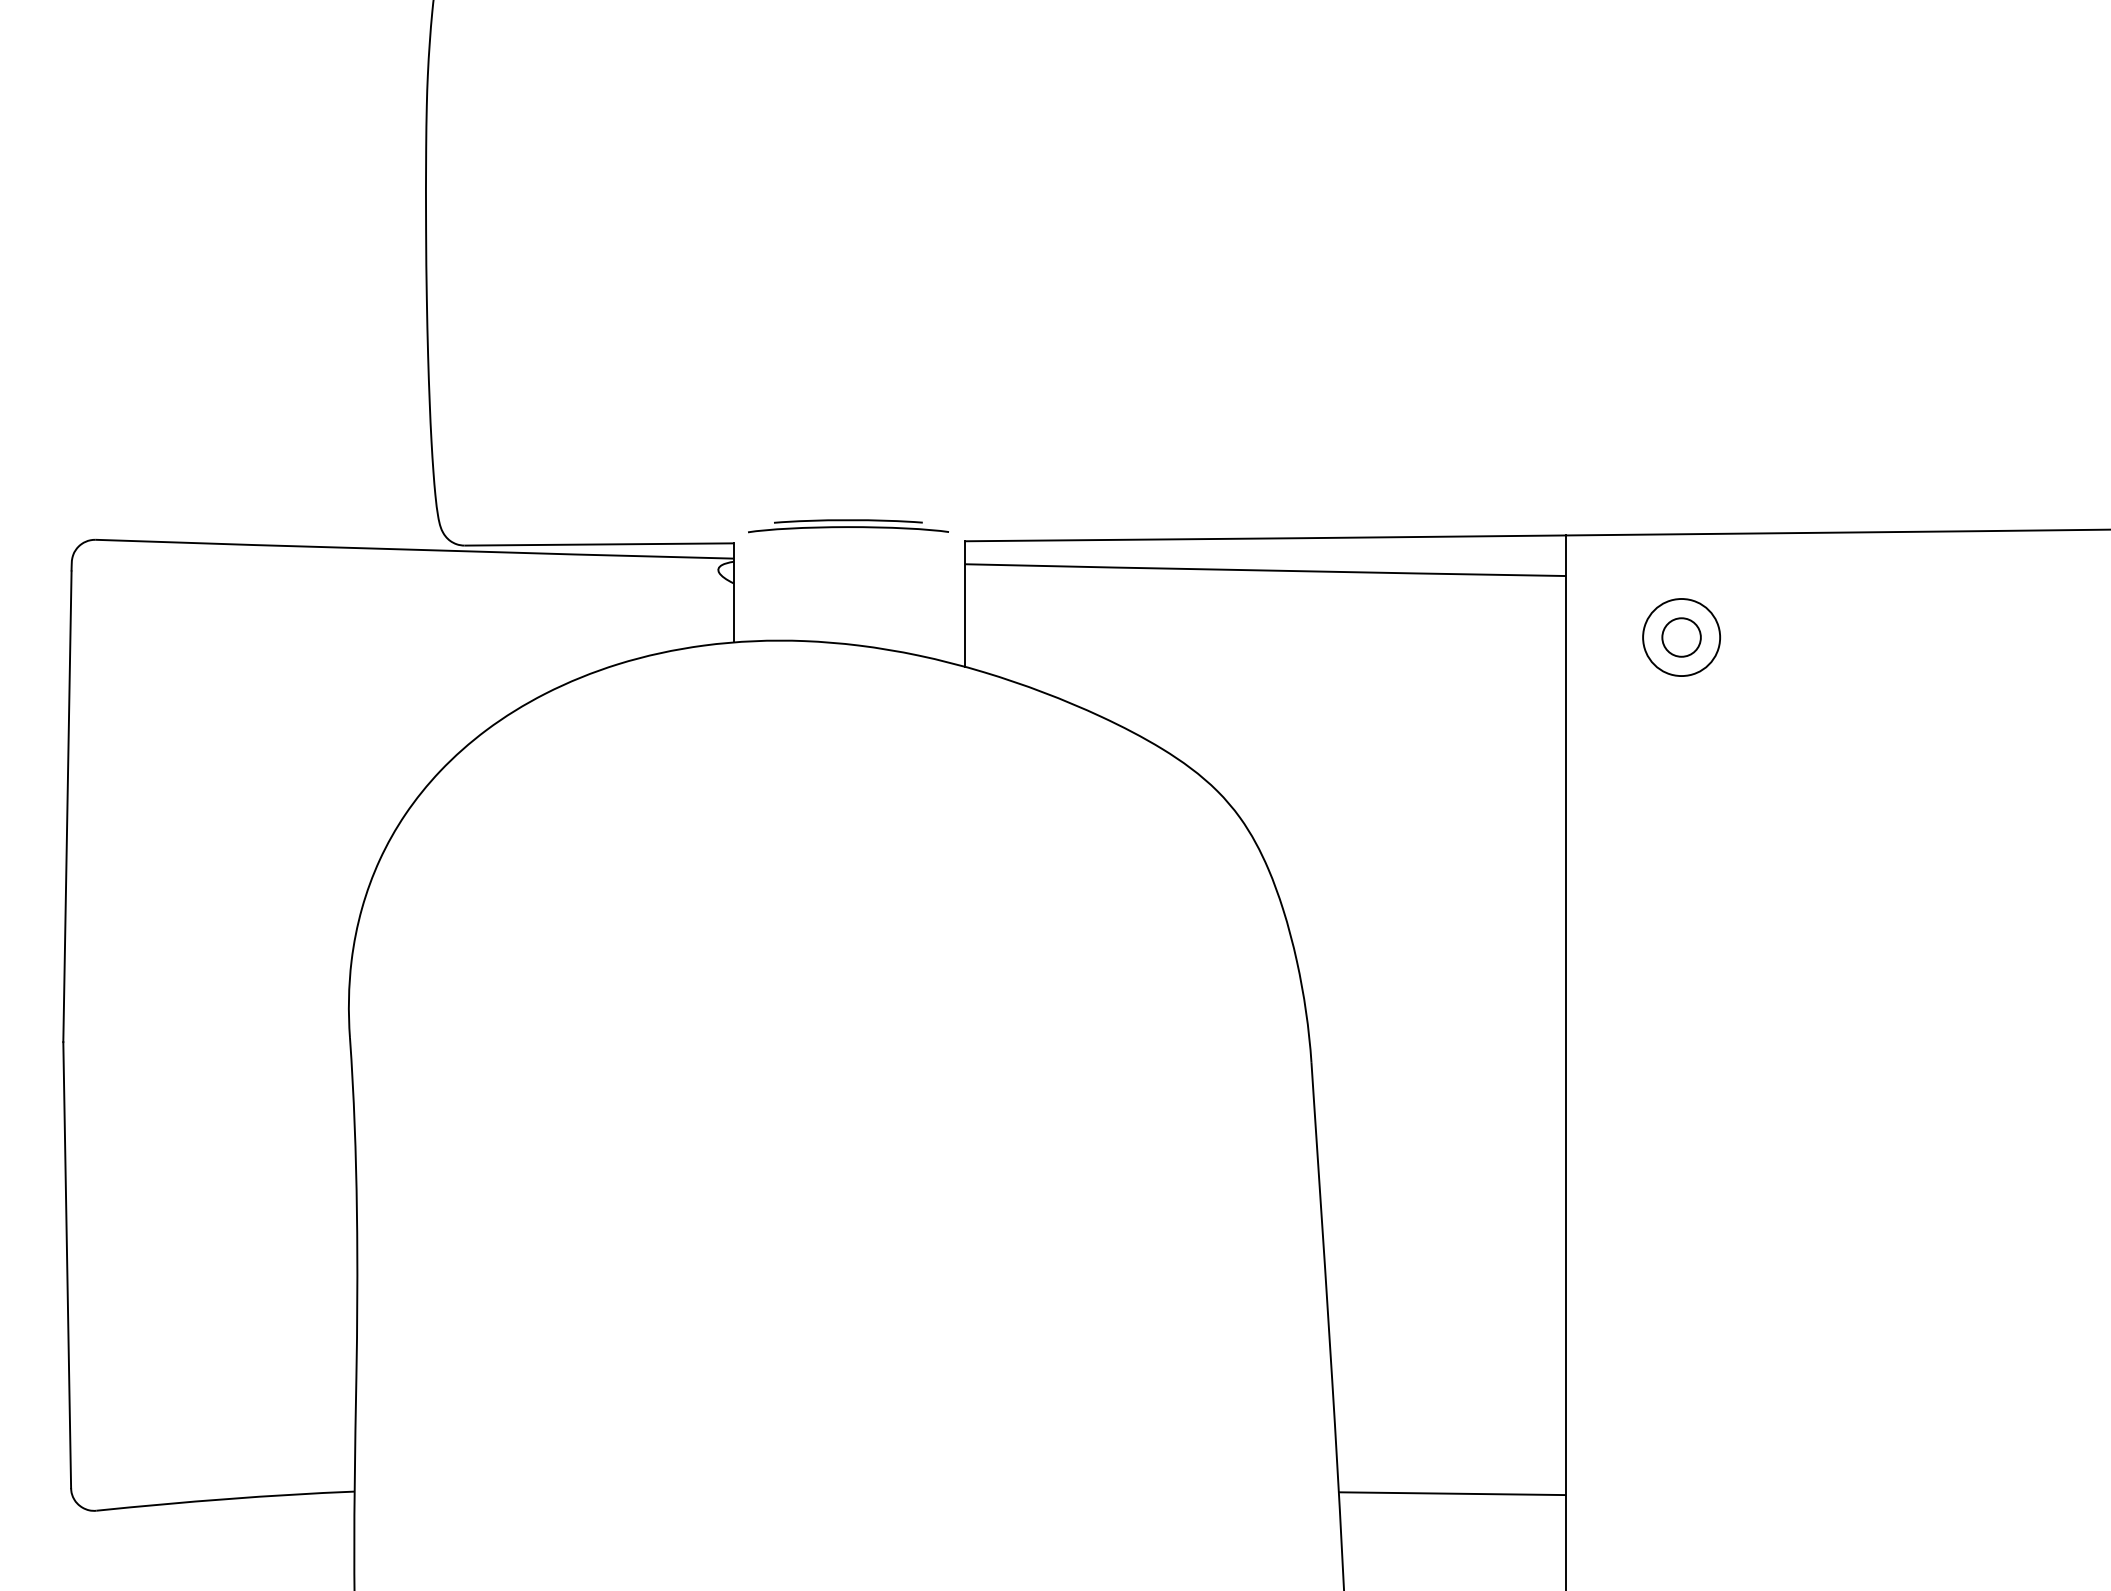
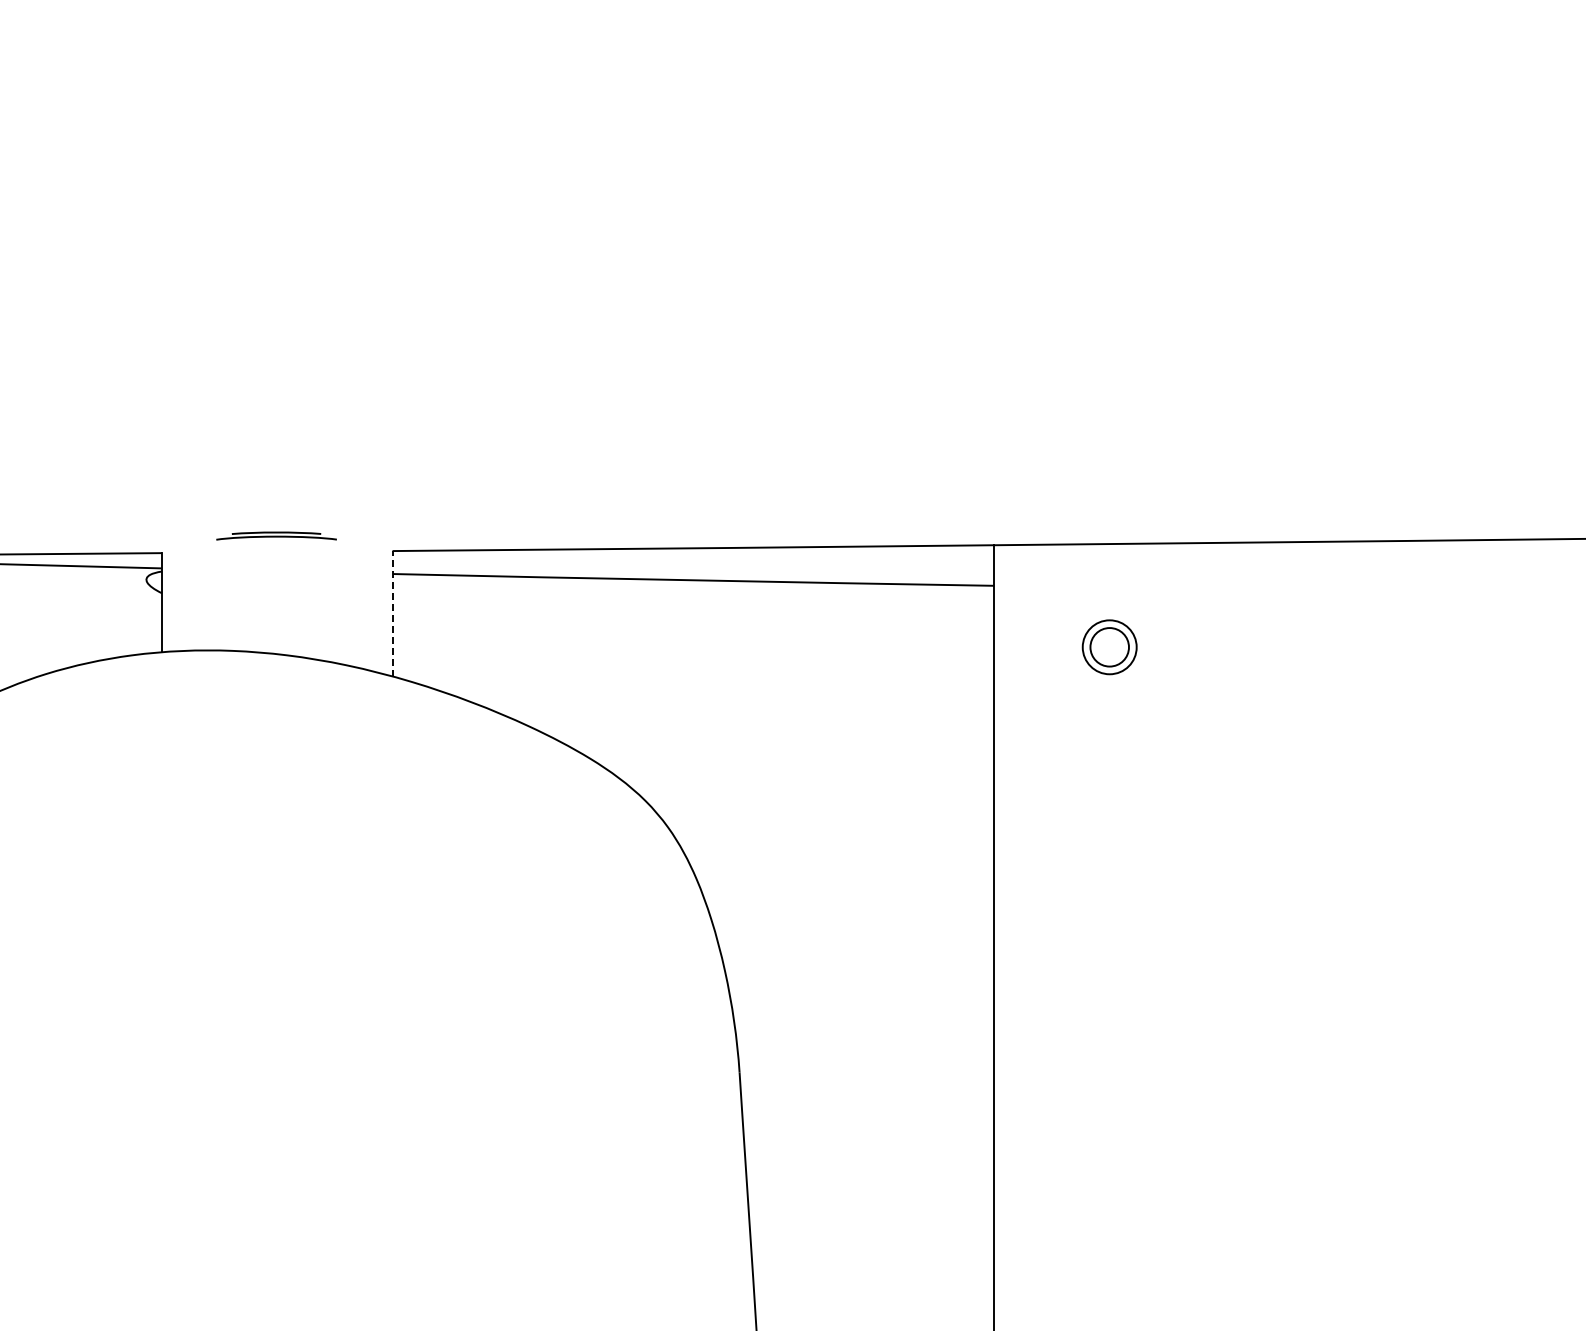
part: (848, 526) -> (276, 536), size x0.6
line: (964, 604) -> (392, 614), solid -> dashed
circle: (1681, 637) -> (1109, 647), size x0.7

